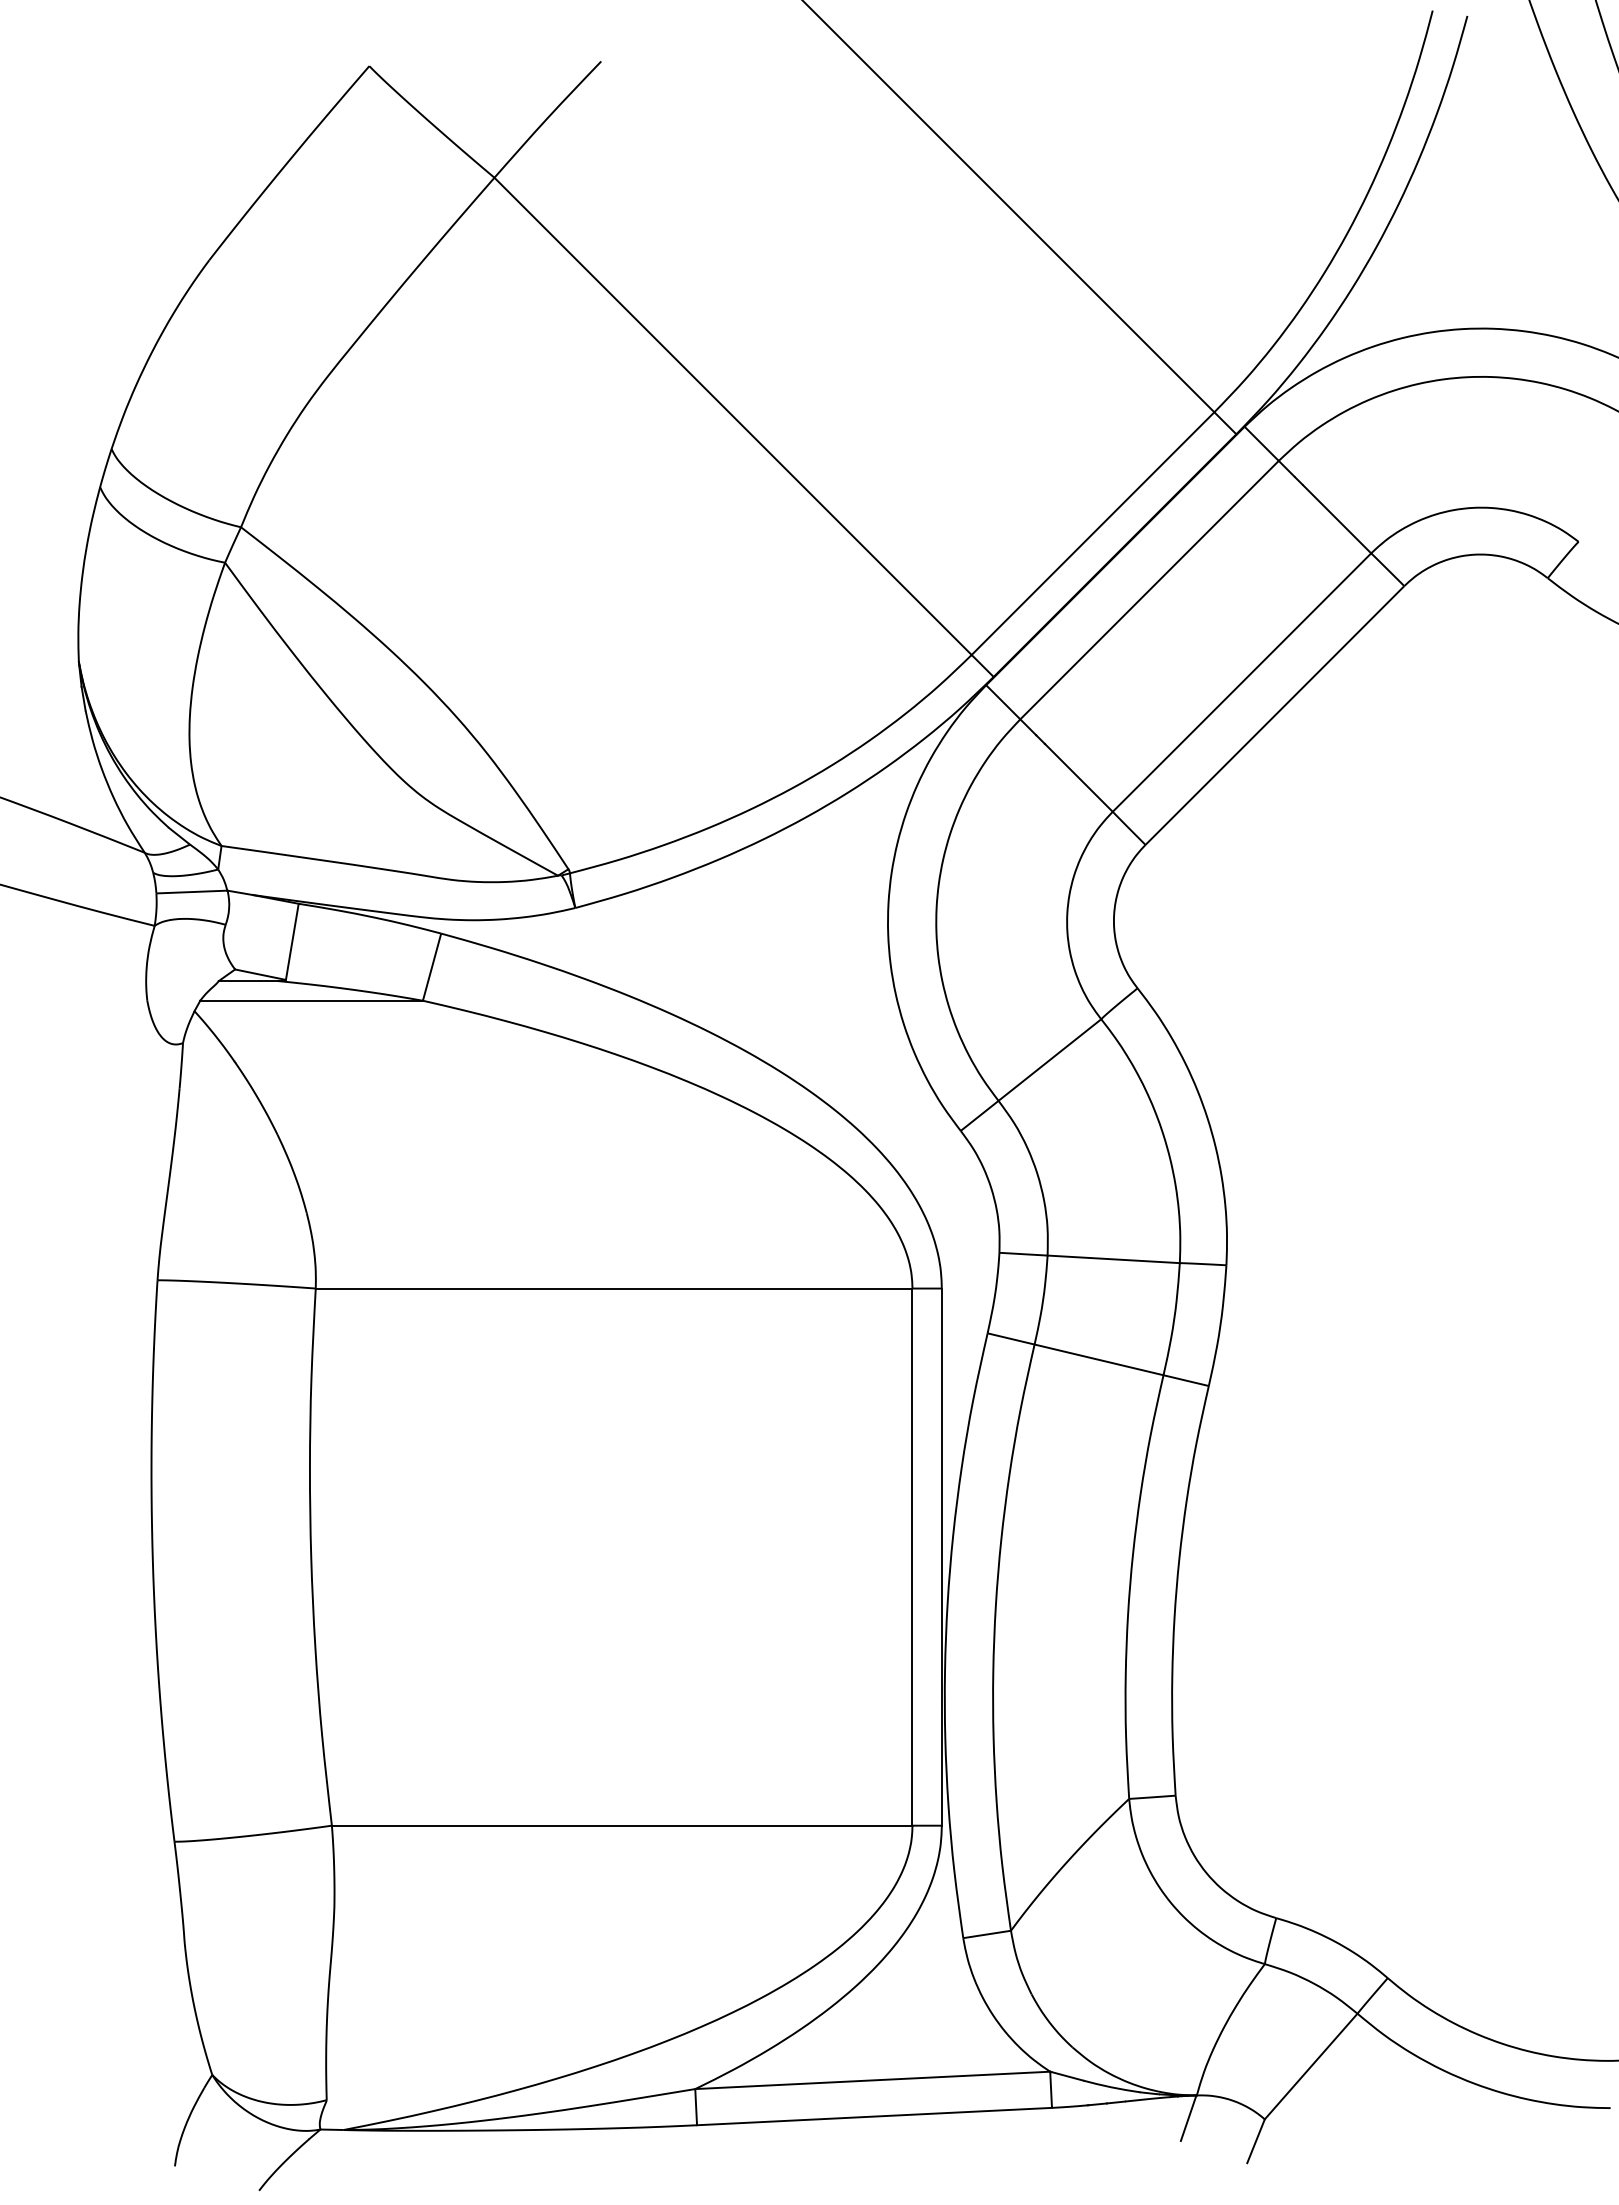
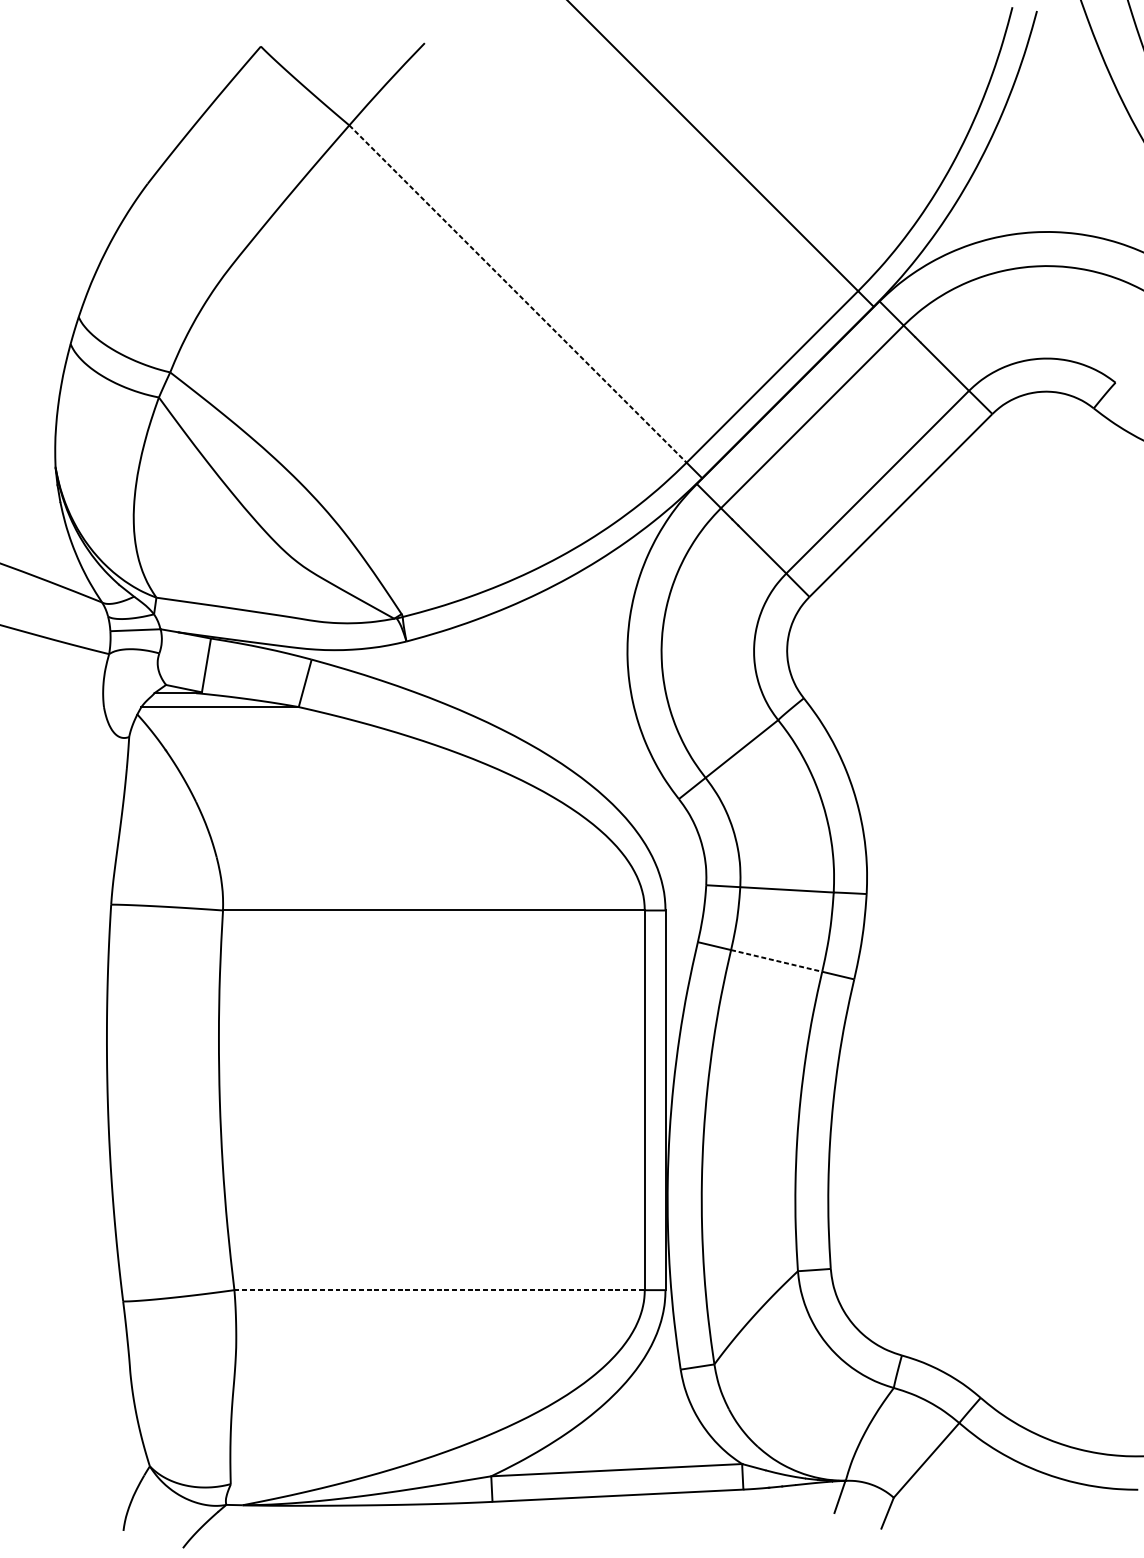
line: (733, 416) -> (518, 294), solid -> dashed
line: (1099, 1360) -> (776, 961), solid -> dashed
line: (622, 1825) -> (439, 1290), solid -> dashed

